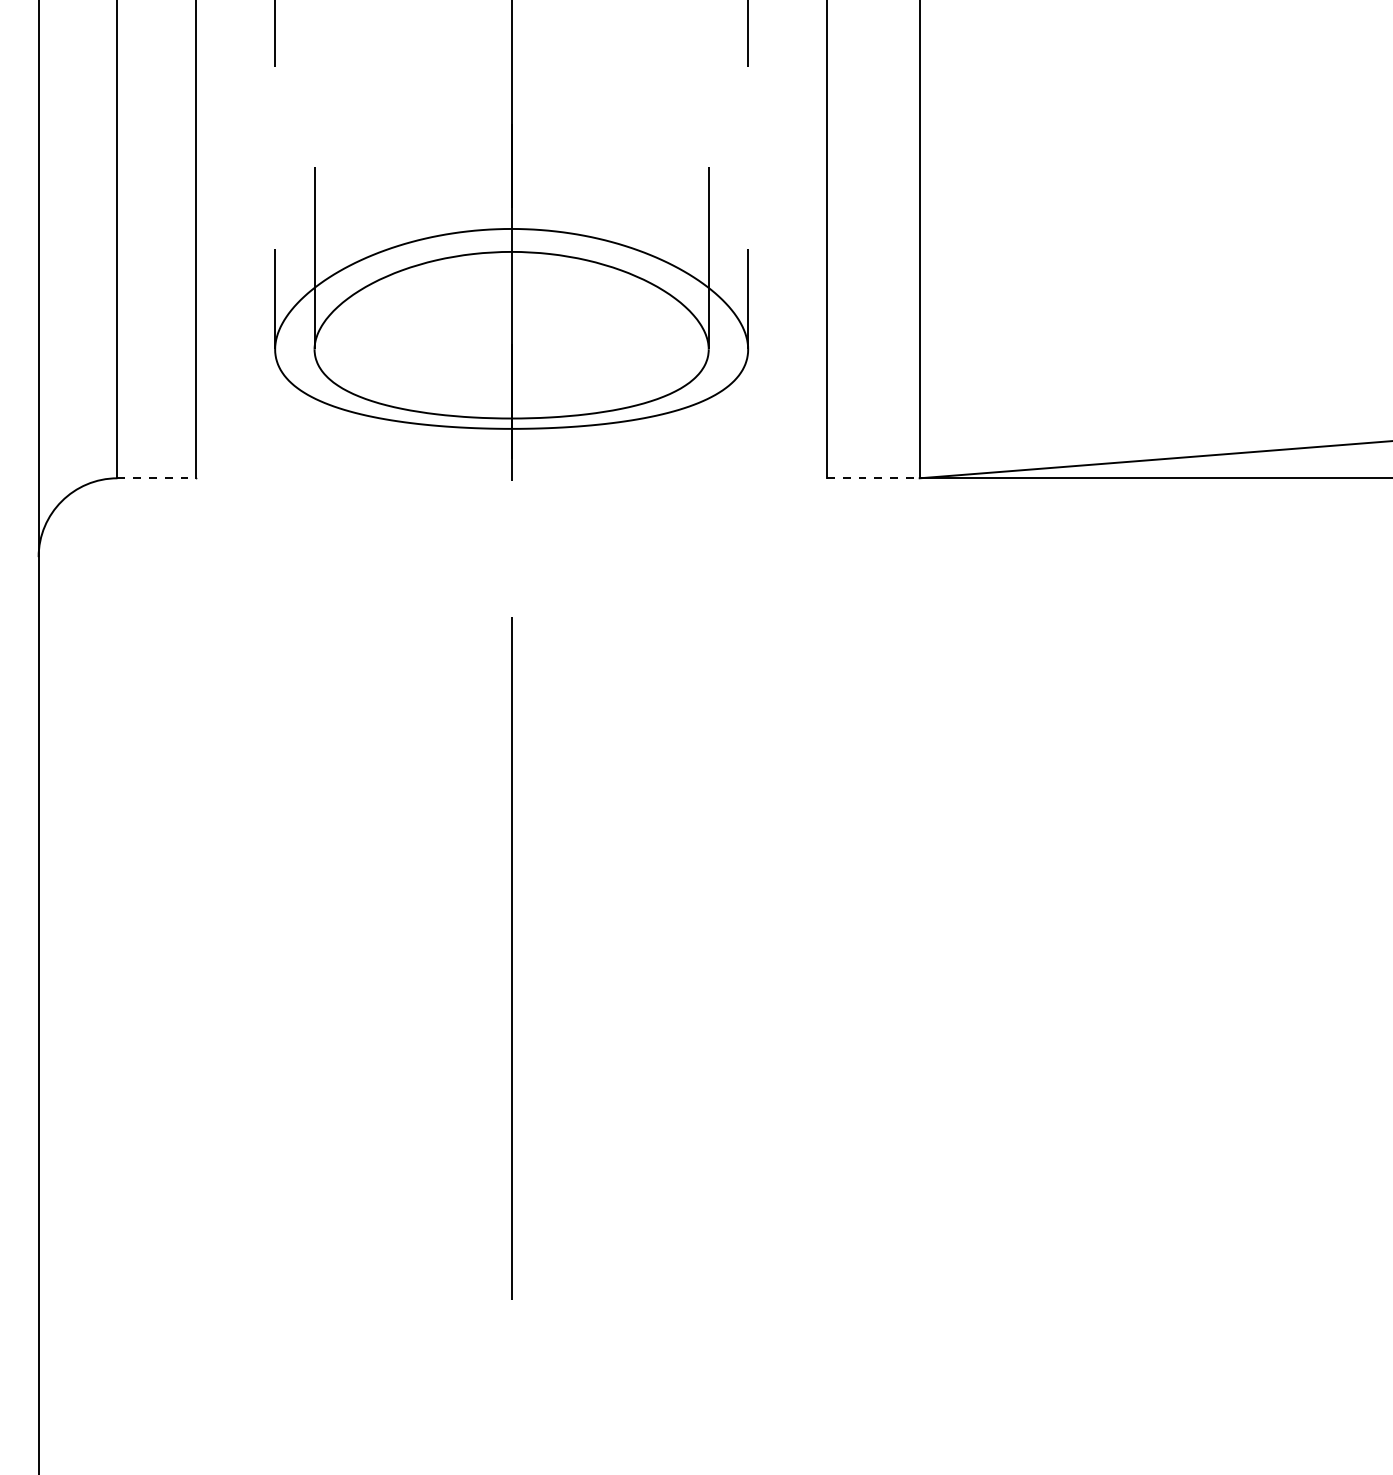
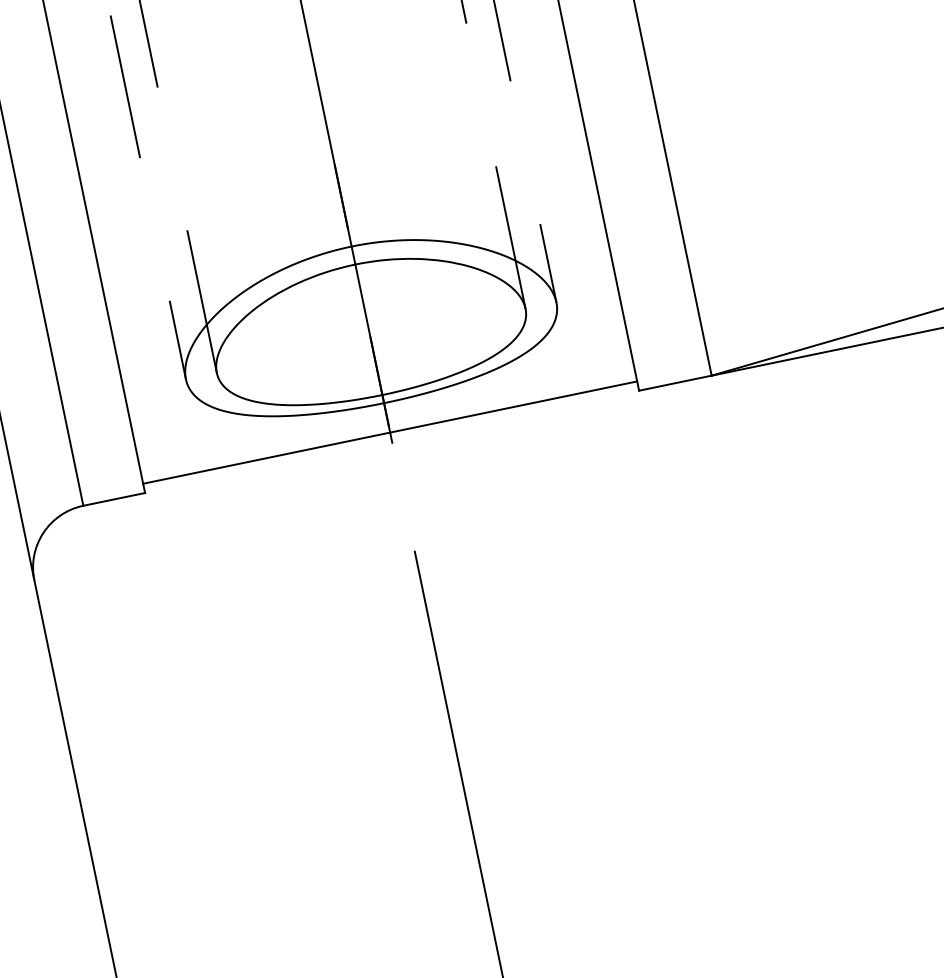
line: (511, 466) -> (390, 432), added
line: (157, 478) -> (114, 499), dashed -> solid
line: (873, 478) -> (675, 383), dashed -> solid

